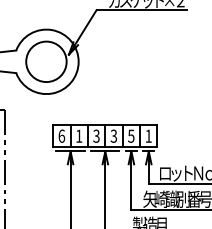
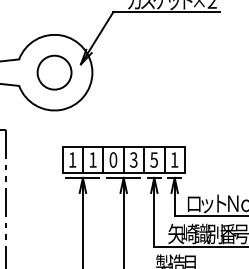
circle: (45, 61) -> (53, 72), size x0.71
text: (61, 135) -> (72, 159), 6 -> 1
text: (96, 135) -> (113, 159), 3 -> 0

